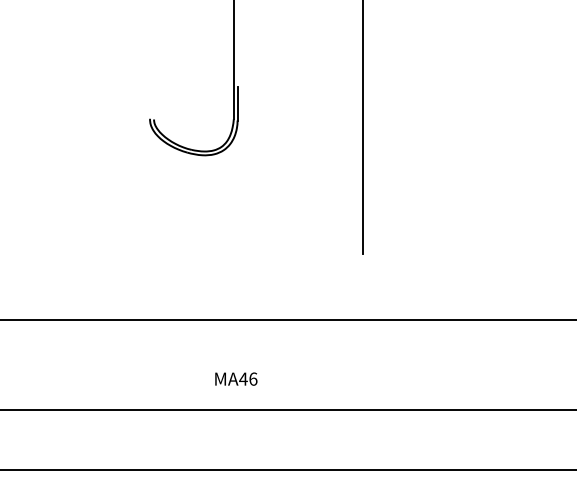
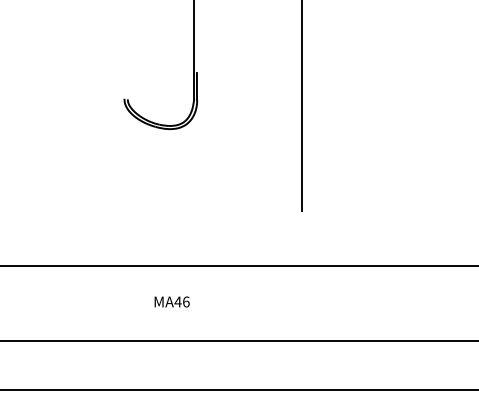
text: (235, 378) -> (171, 301), moved

